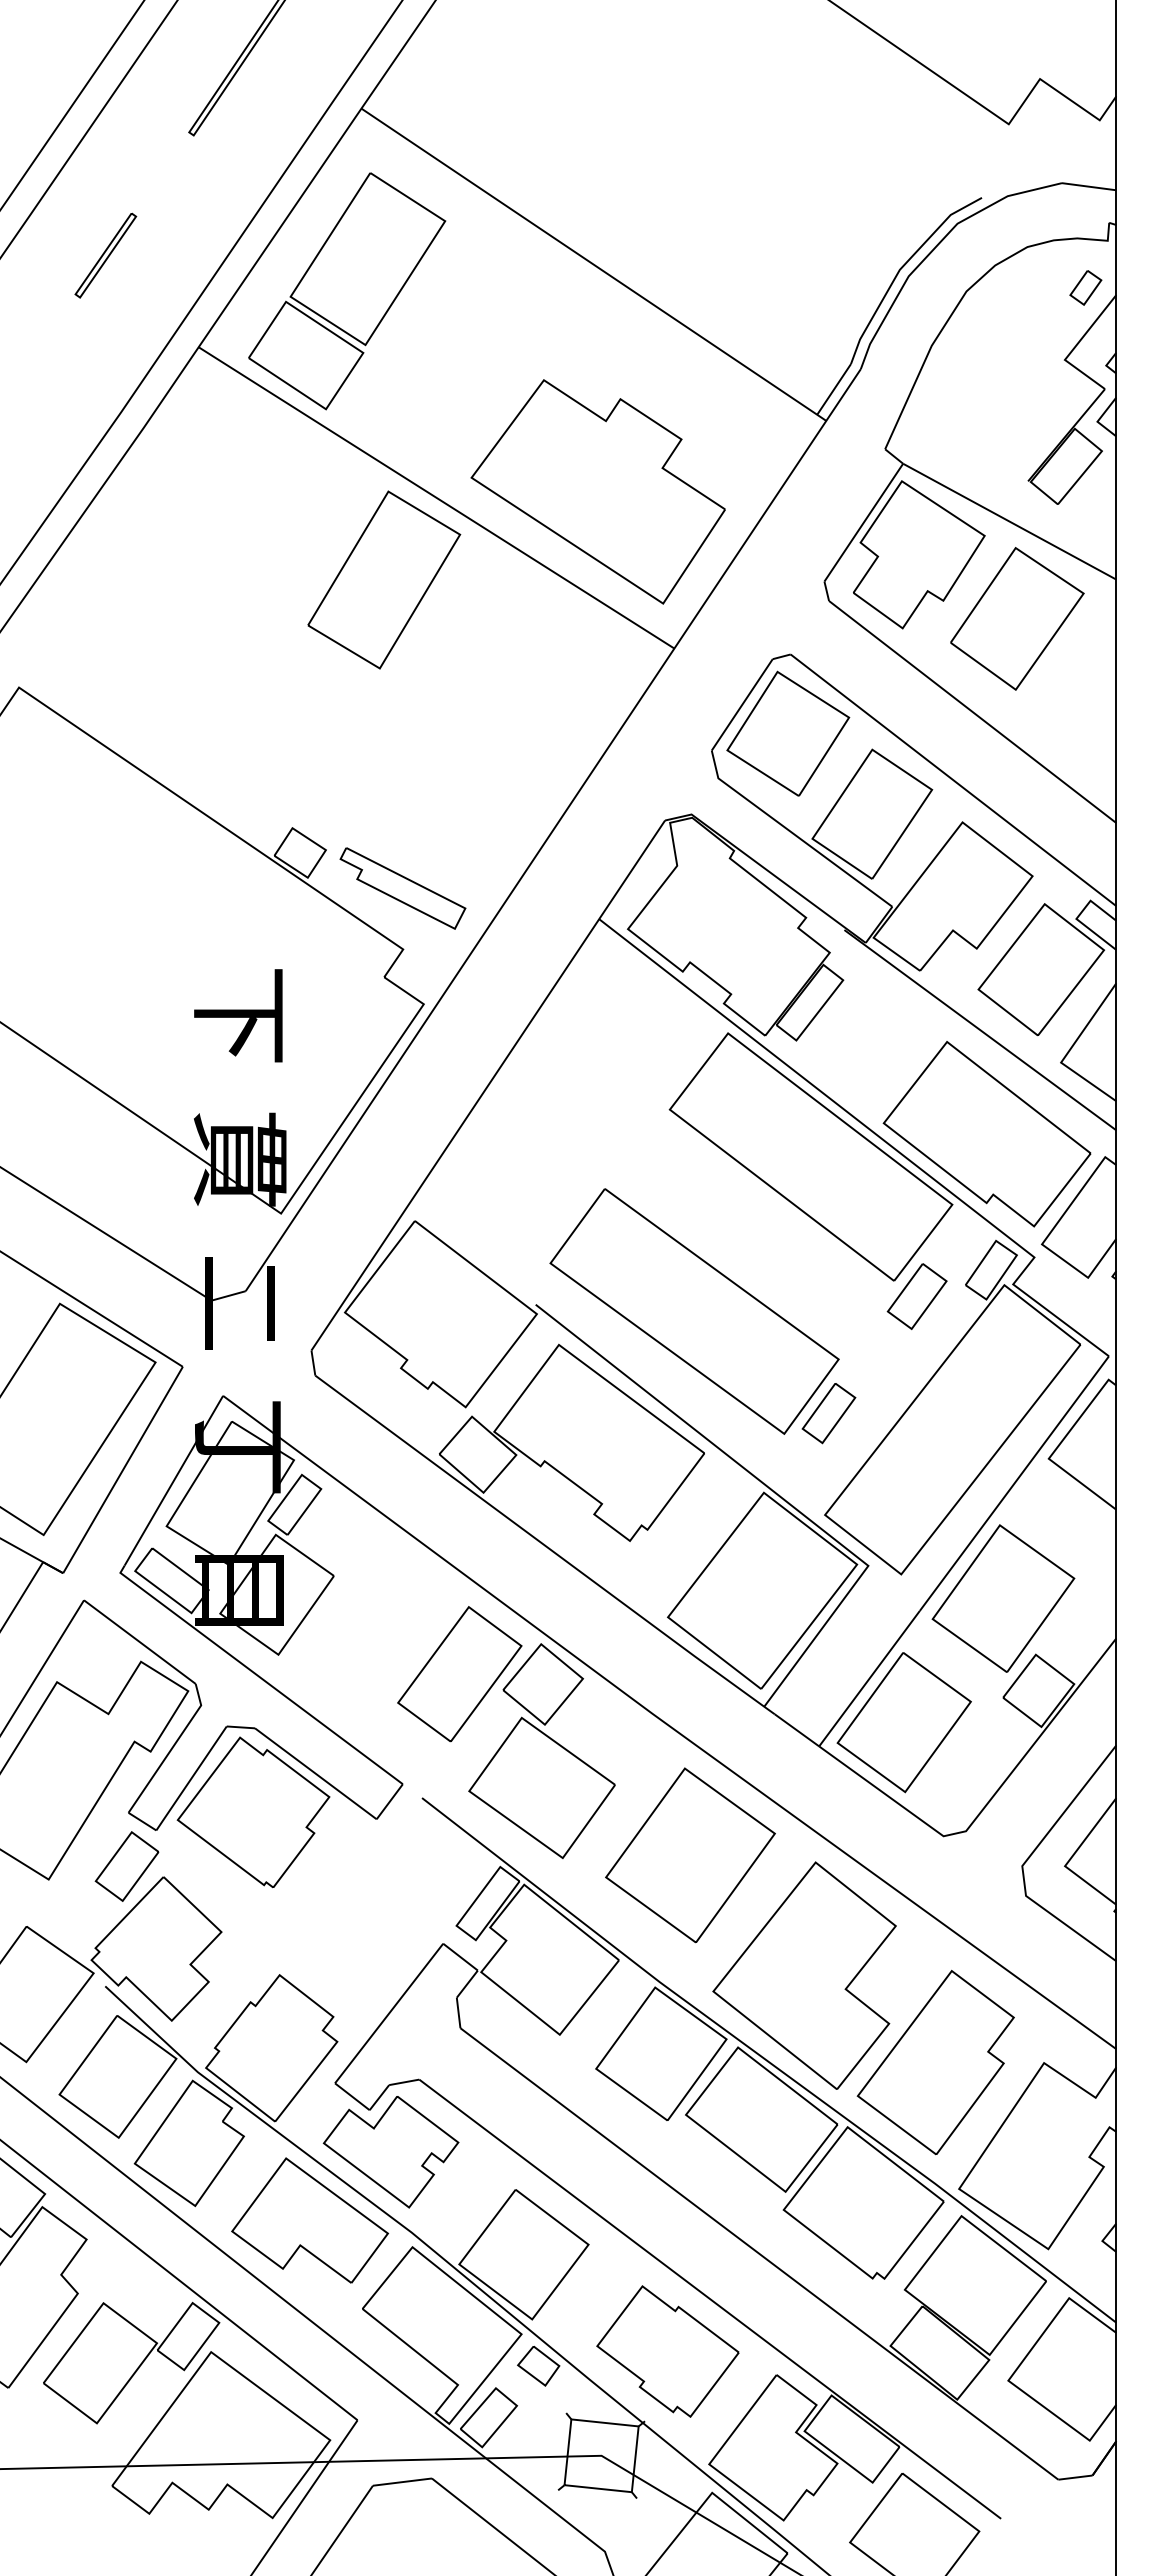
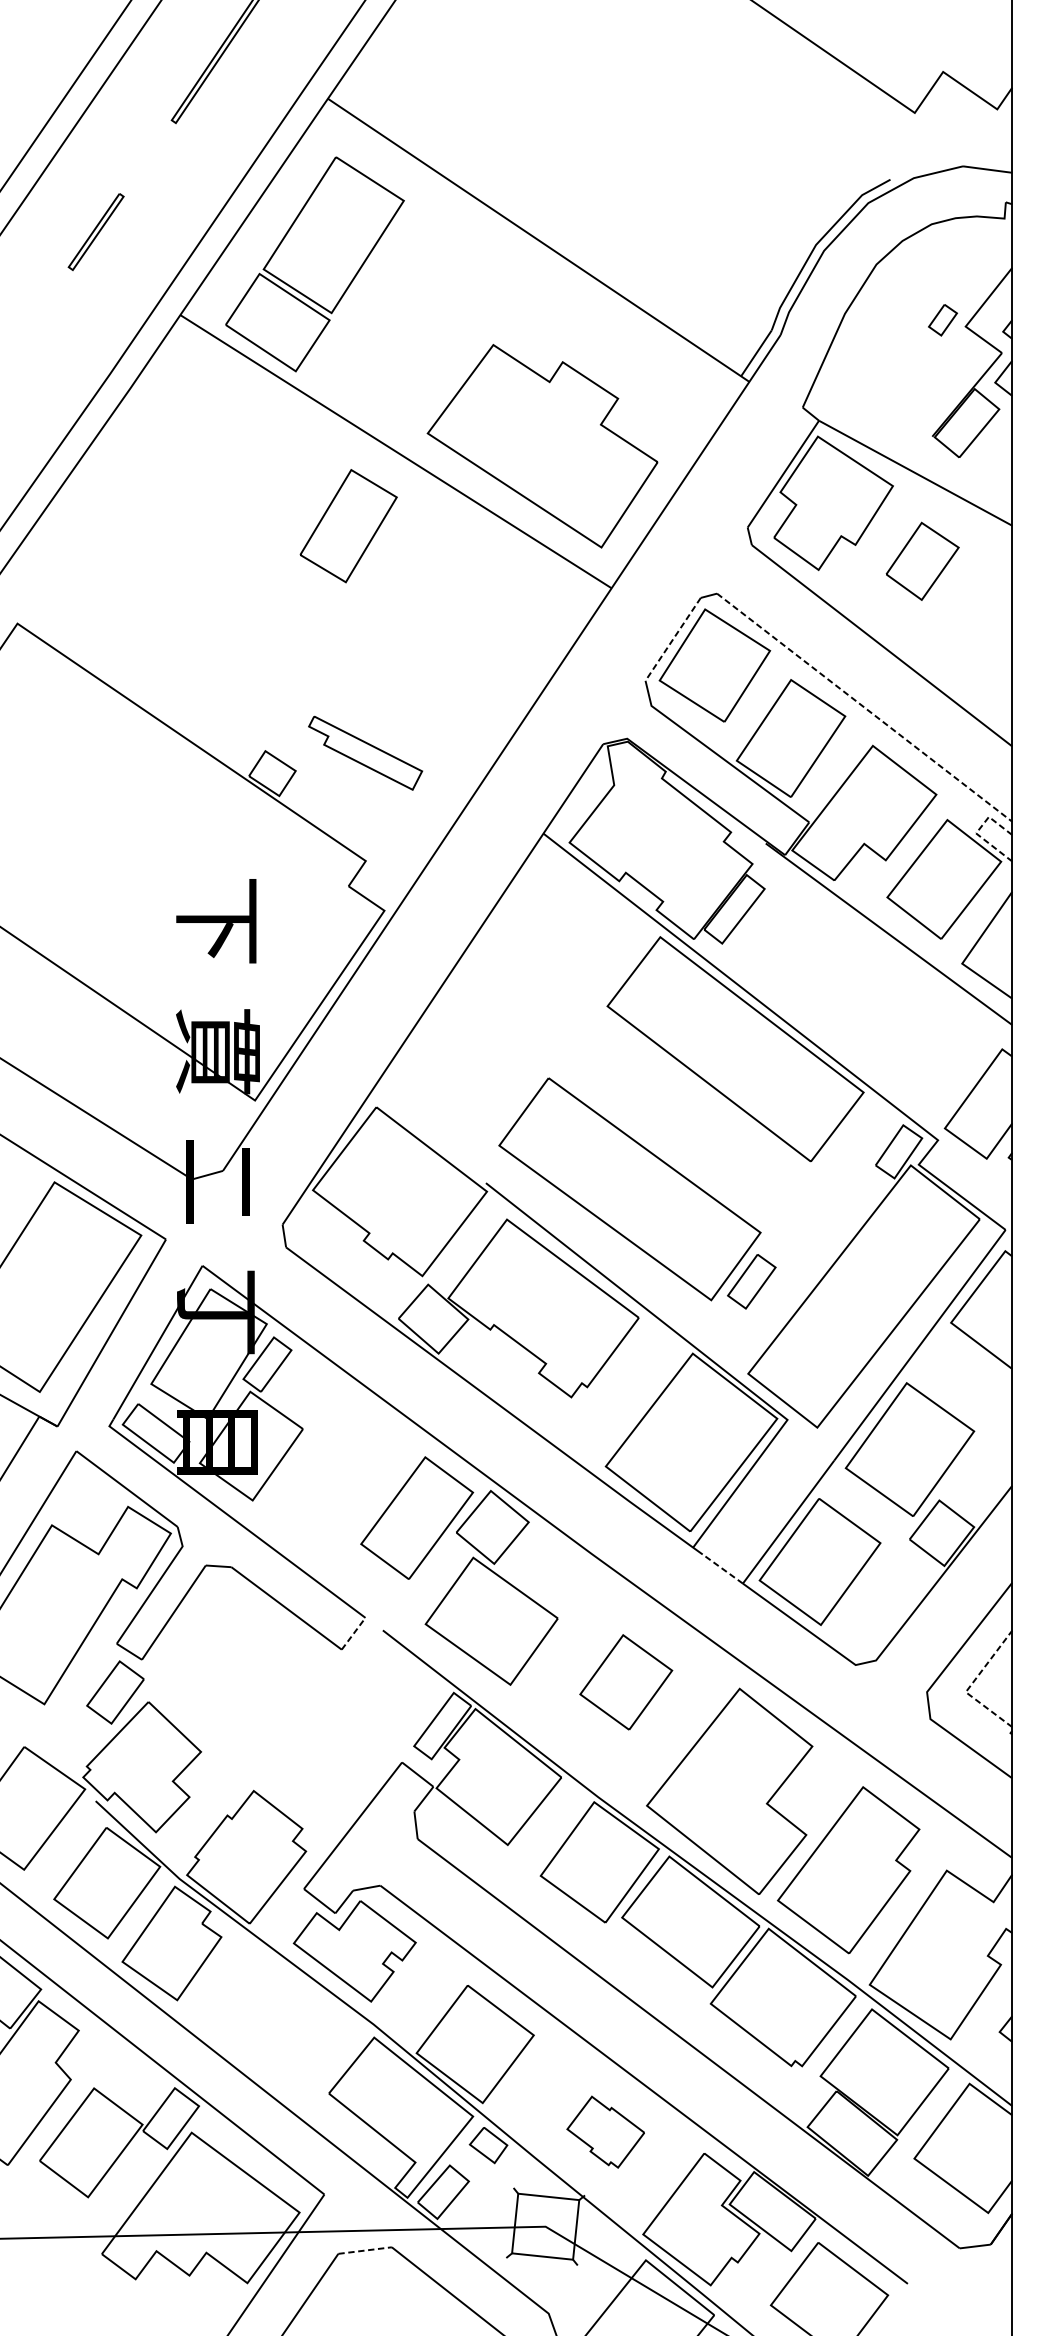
part: (1085, 287) -> (942, 319), moved
part: (384, 579) -> (348, 525), size x0.7
part: (1017, 618) -> (922, 561), size x0.6
line: (742, 704) -> (673, 638), solid -> dashed
line: (953, 780) -> (864, 707), solid -> dashed
part: (402, 888) -> (365, 753), moved
line: (1078, 916) -> (978, 831), solid -> dashed
part: (986, 1134) -> (894, 1028), removed
part: (916, 1296) -> (831, 1175), removed
line: (796, 1730) -> (722, 1569), solid -> dashed
line: (389, 1801) -> (353, 1633), solid -> dashed
part: (253, 1812) -> (230, 1643), removed
part: (690, 1855) -> (626, 1682), size x0.6
line: (1071, 1858) -> (971, 1685), solid -> dashed
part: (309, 2220) -> (280, 2013), removed
part: (667, 2351) -> (605, 2132), size x0.6
line: (402, 2482) -> (365, 2250), solid -> dashed

